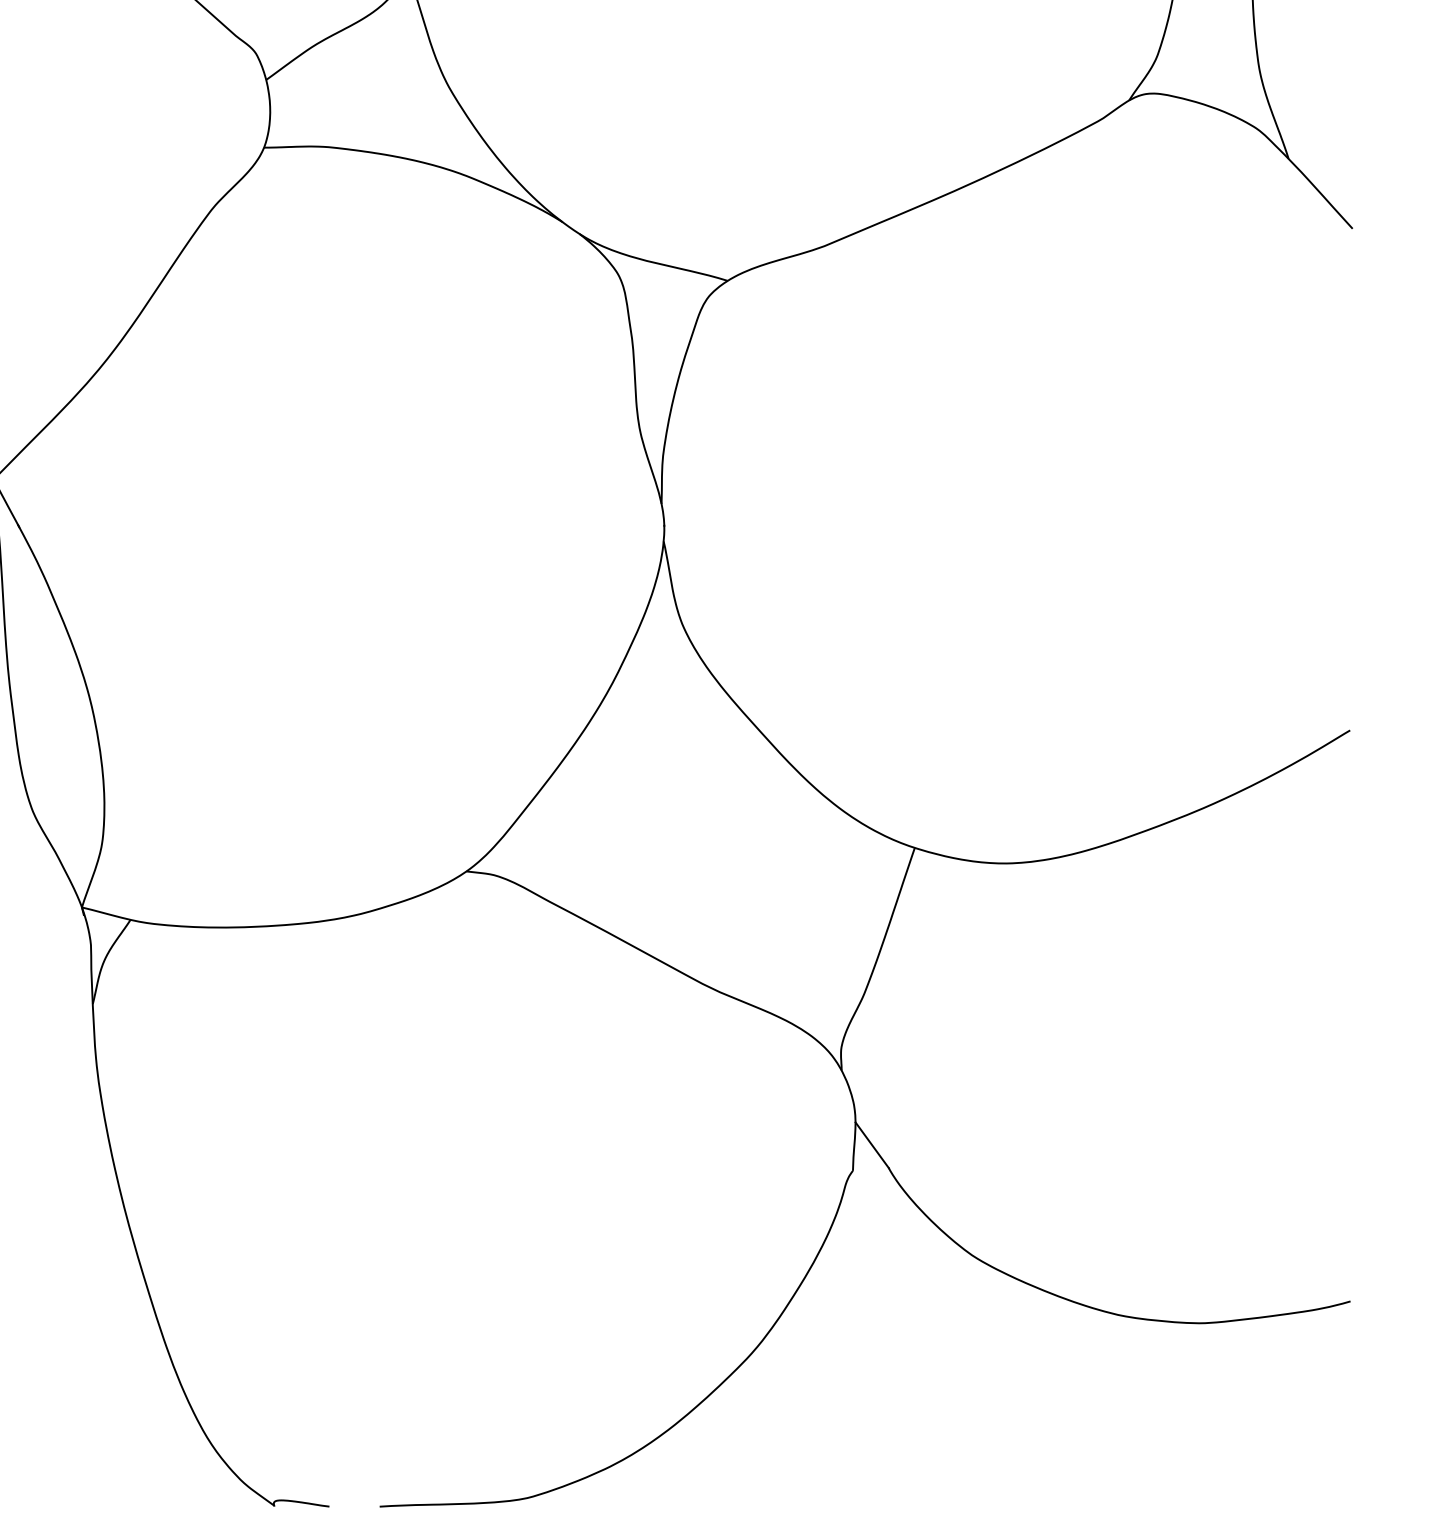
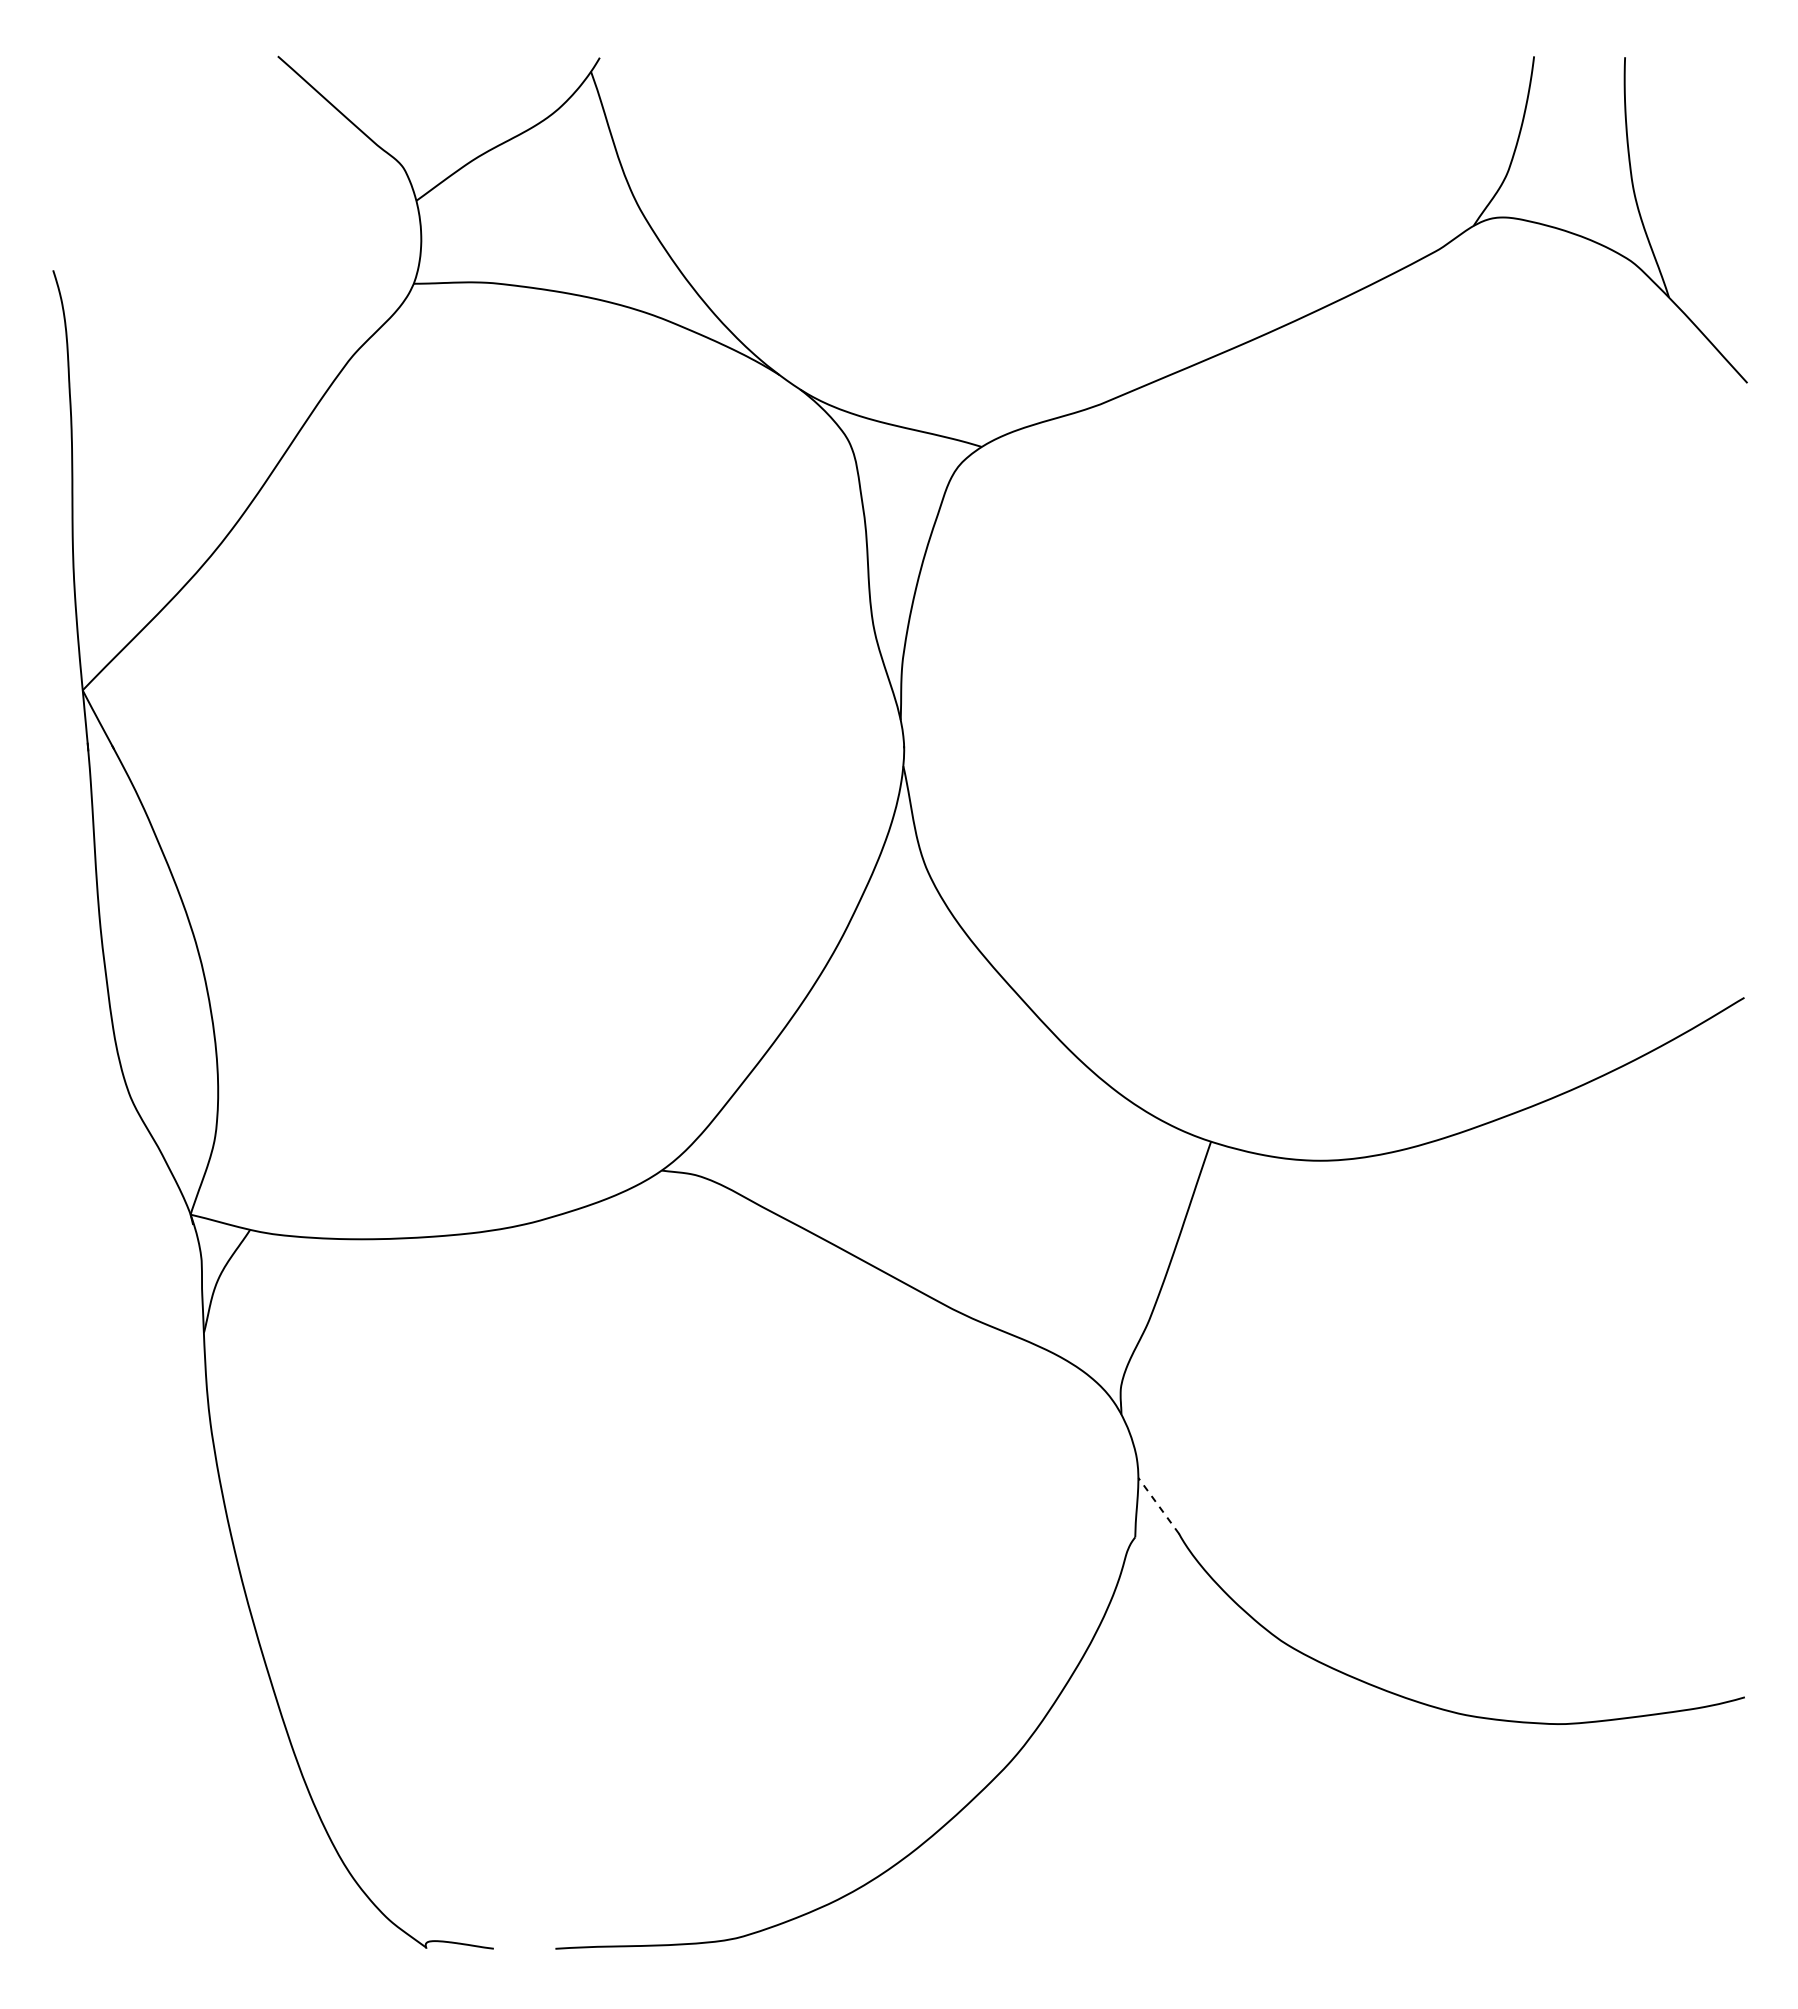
line: (871, 1145) -> (1158, 1506), solid -> dashed

